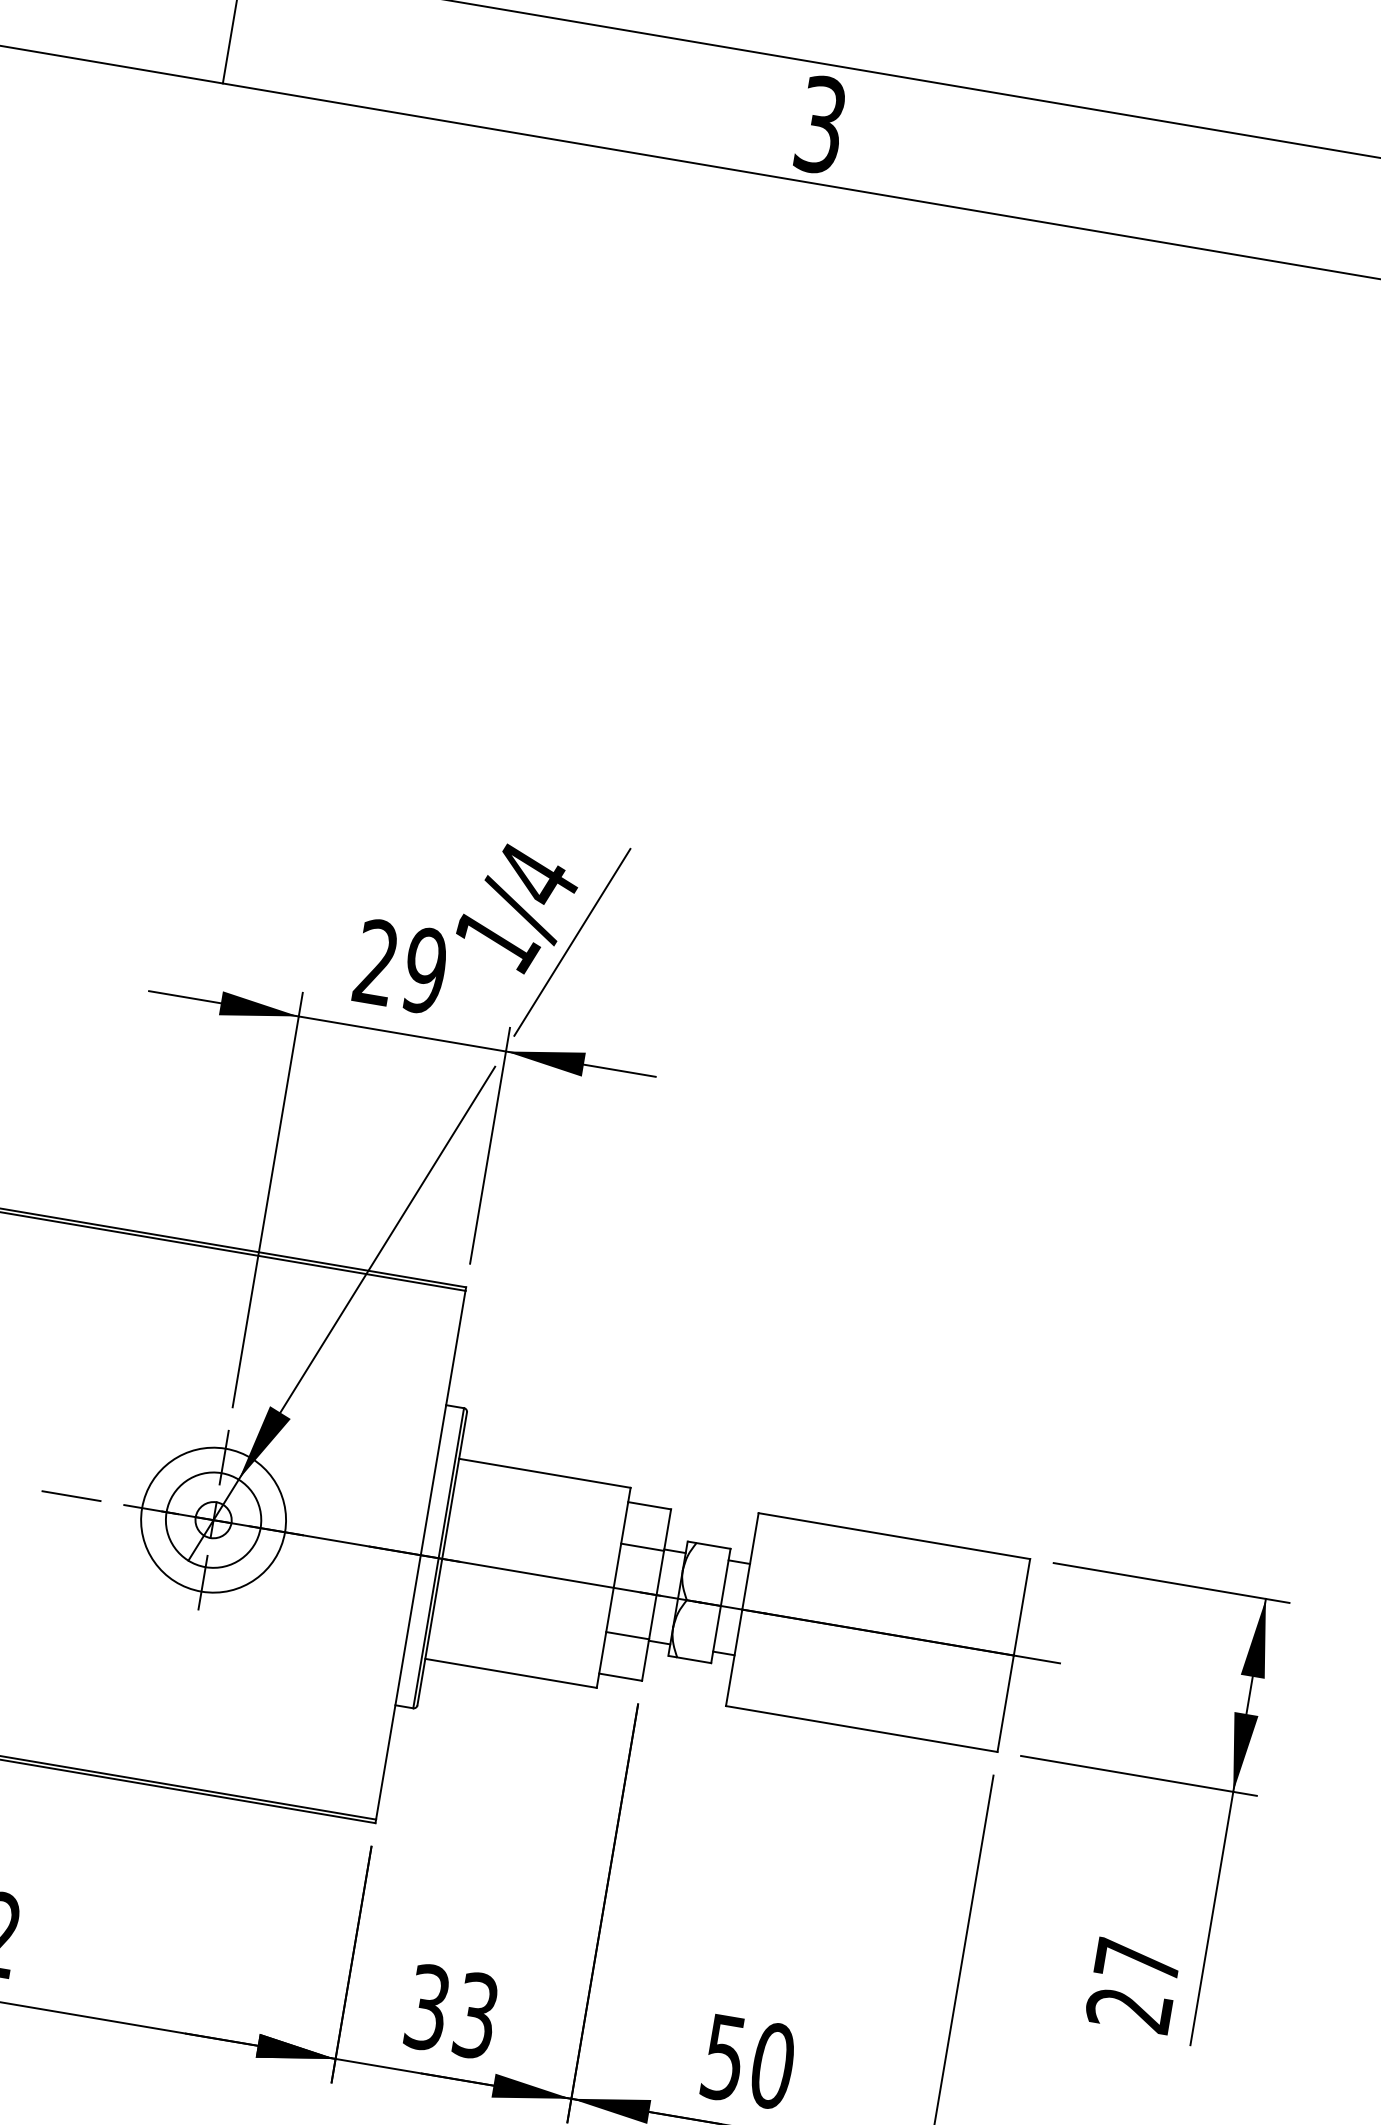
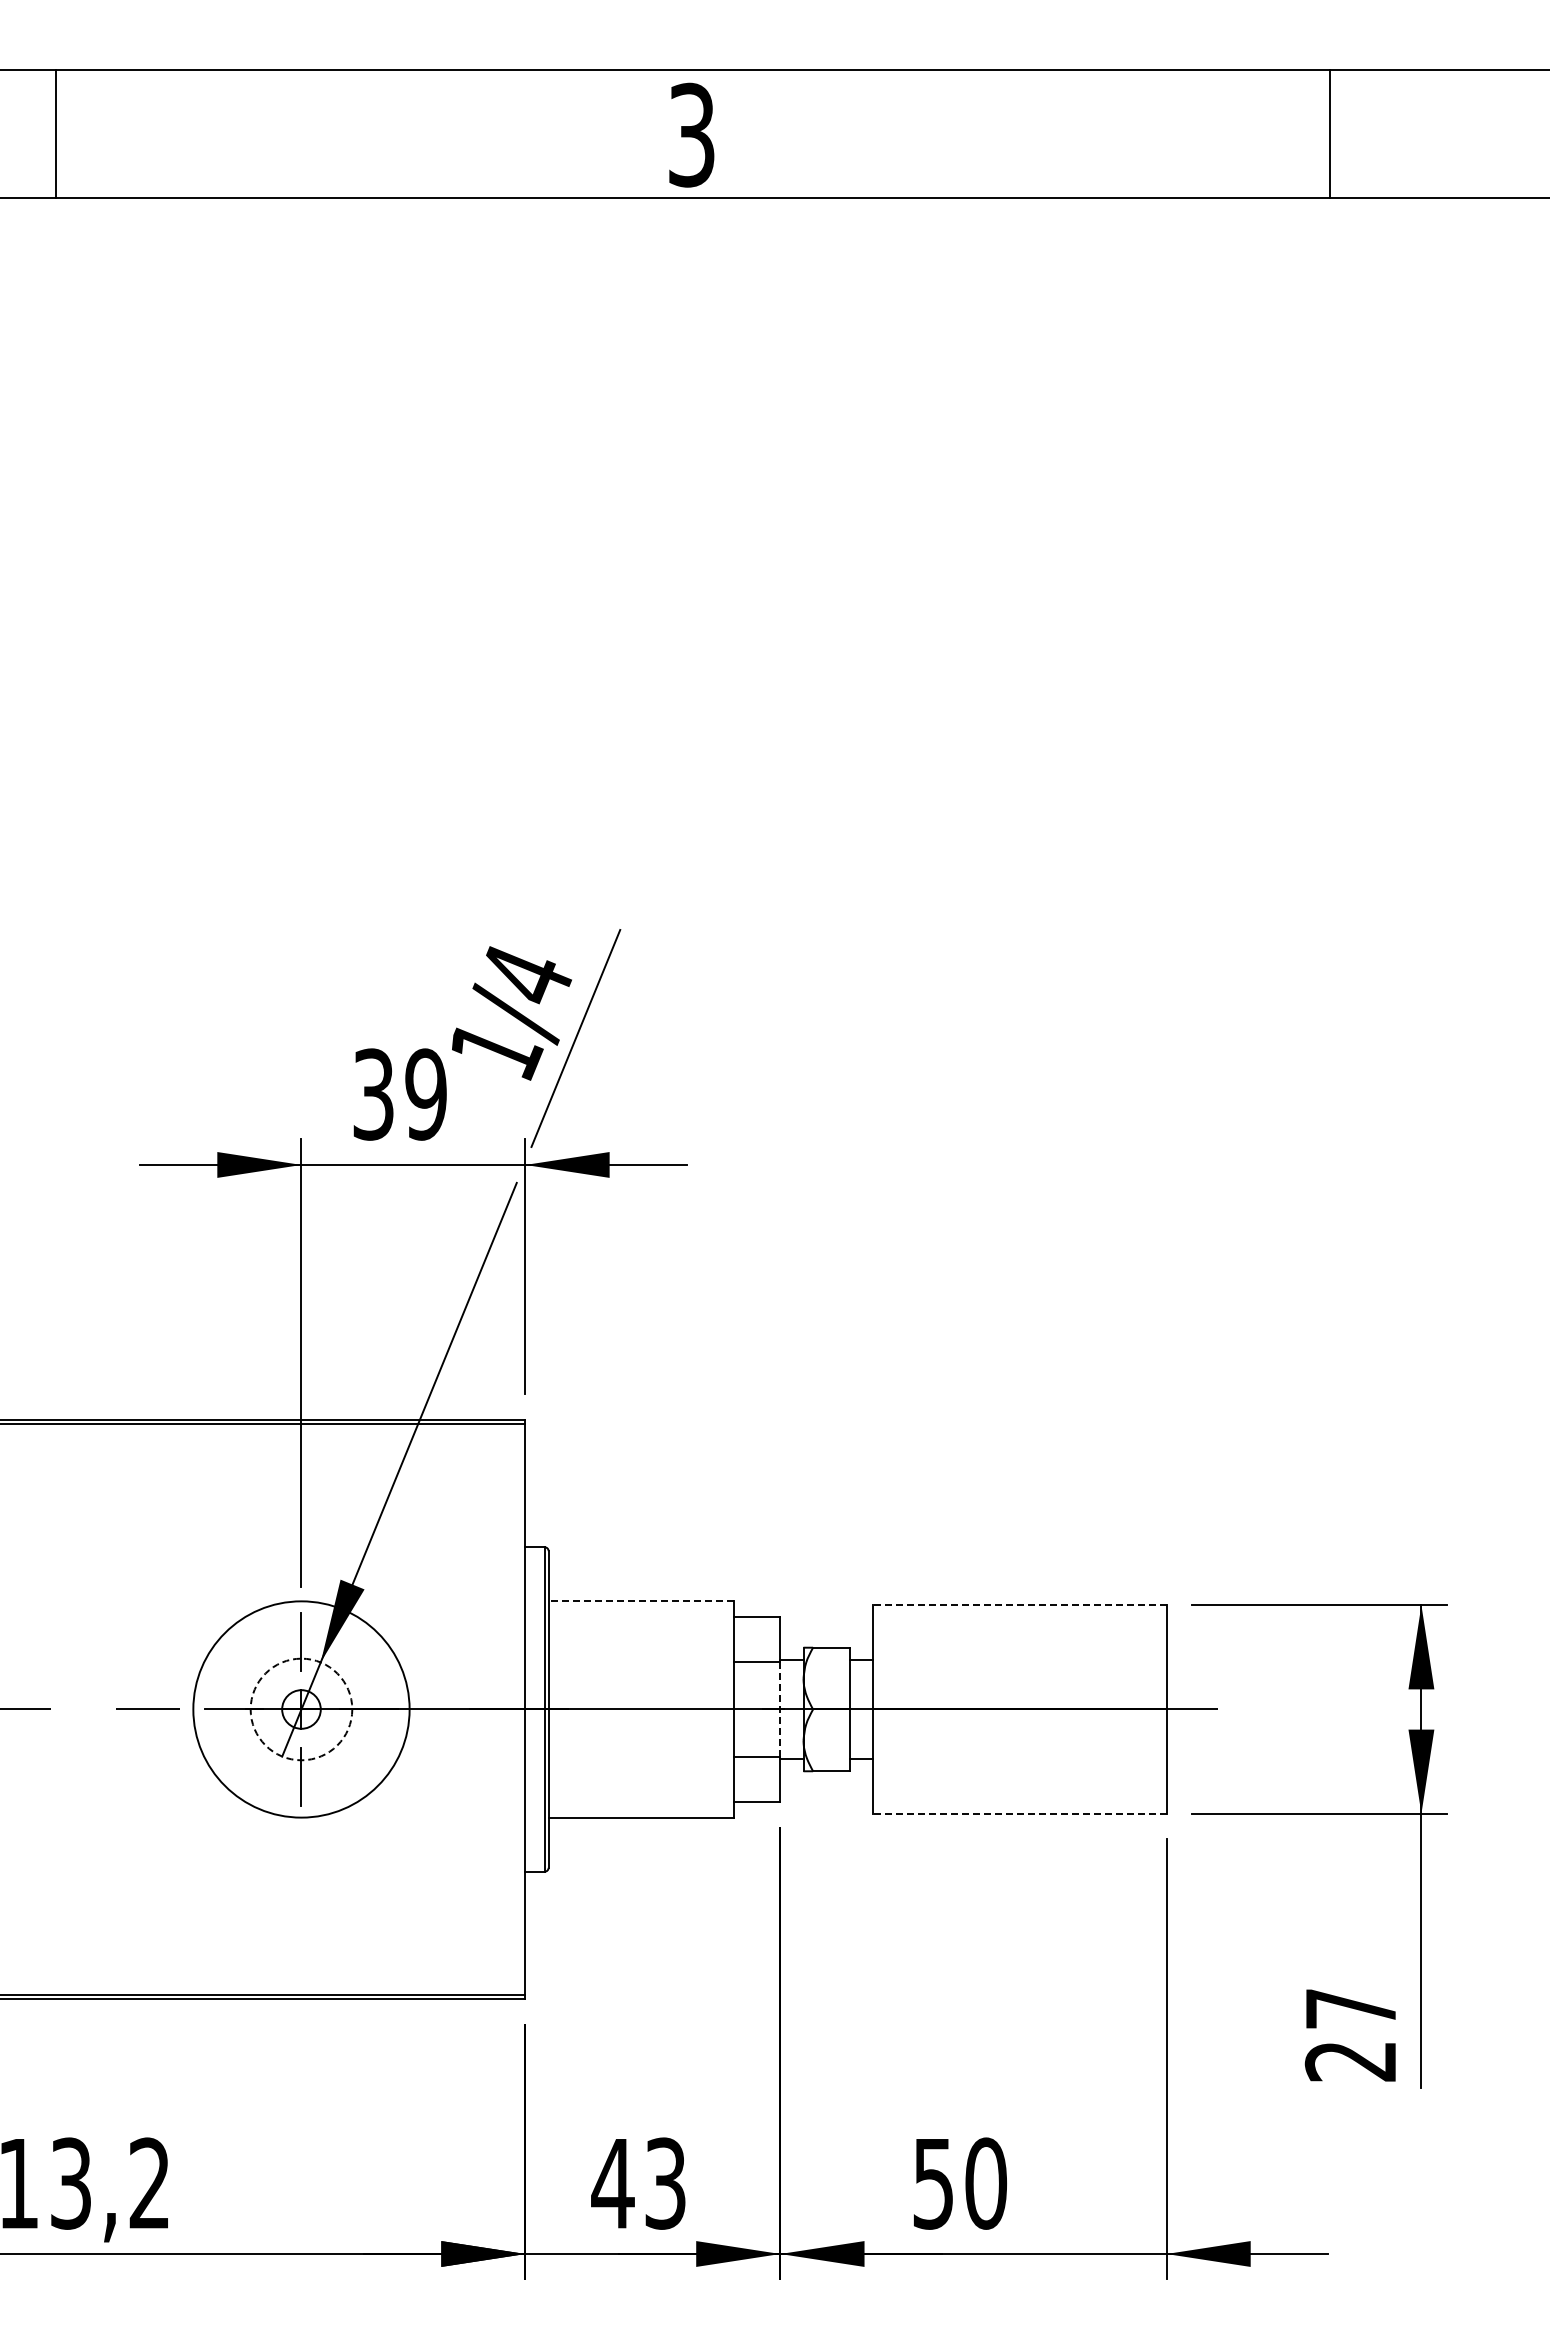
text: (376, 962) -> (373, 1094), 29 -> 39
line: (545, 1473) -> (641, 1601), solid -> dashed
circle: (213, 1520) -> (301, 1709), size x1.4
circle: (213, 1520) -> (301, 1709), solid -> dashed
line: (894, 1536) -> (1019, 1605), solid -> dashed
line: (656, 1595) -> (780, 1709), solid -> dashed
line: (861, 1728) -> (1019, 1813), solid -> dashed
text: (427, 2007) -> (612, 2183), 33 -> 43

